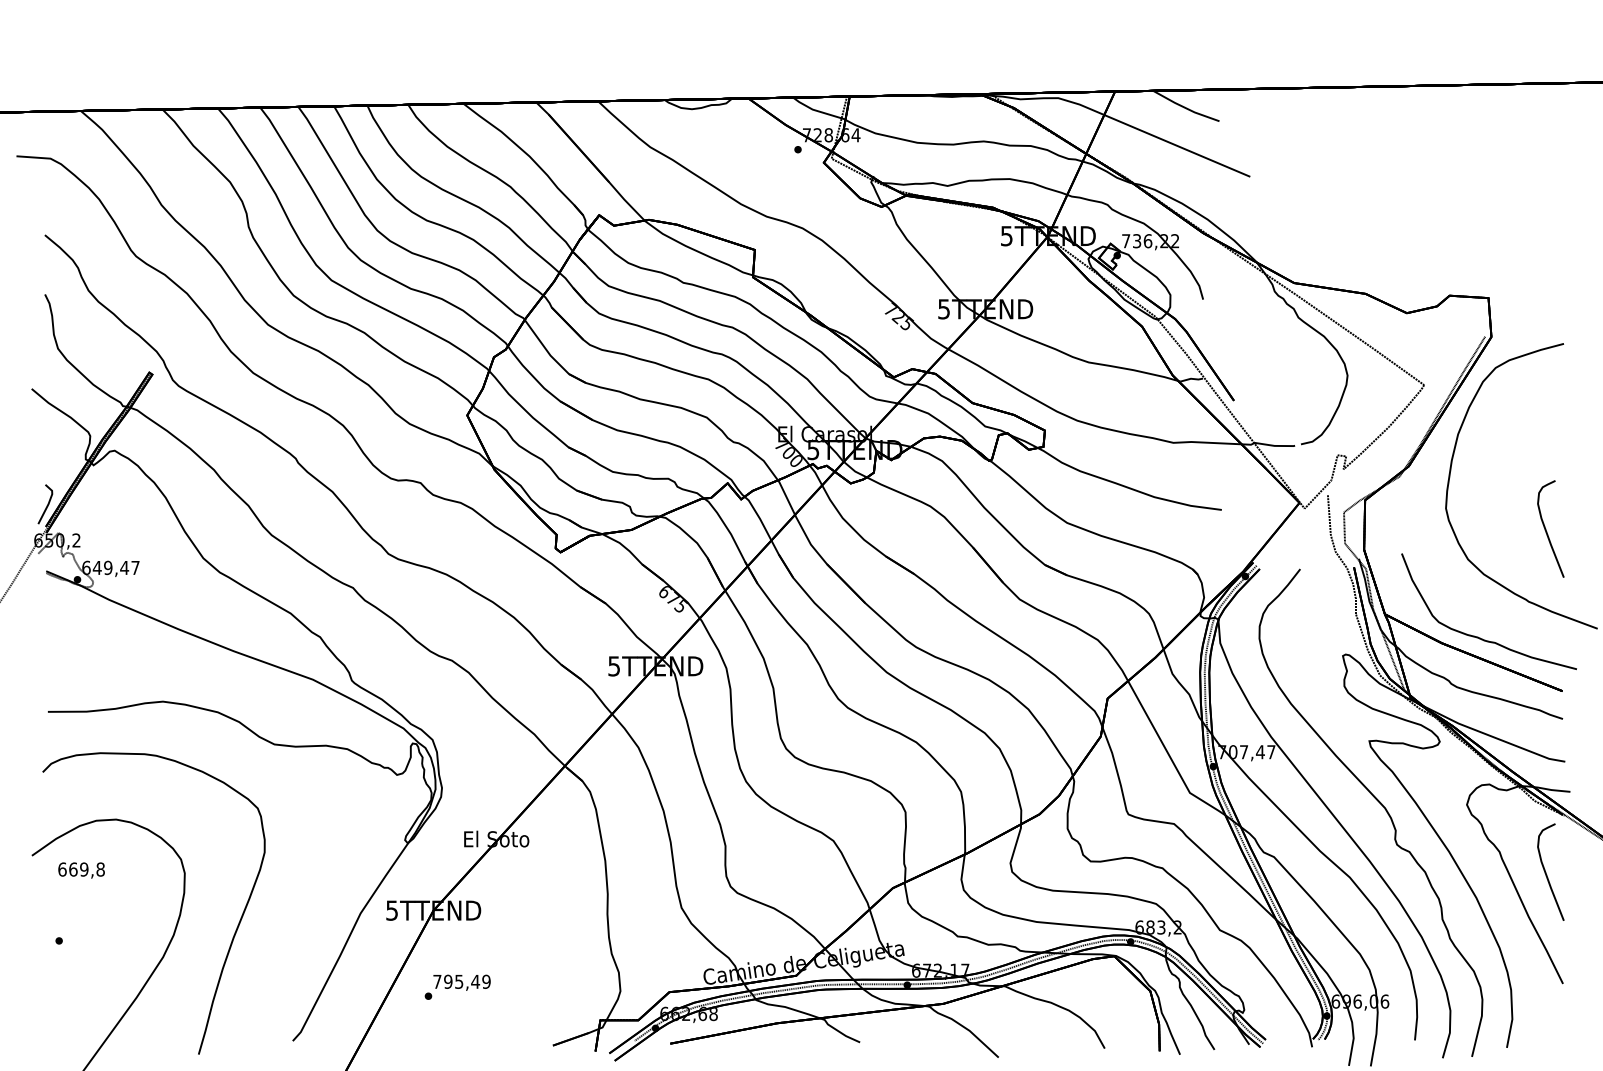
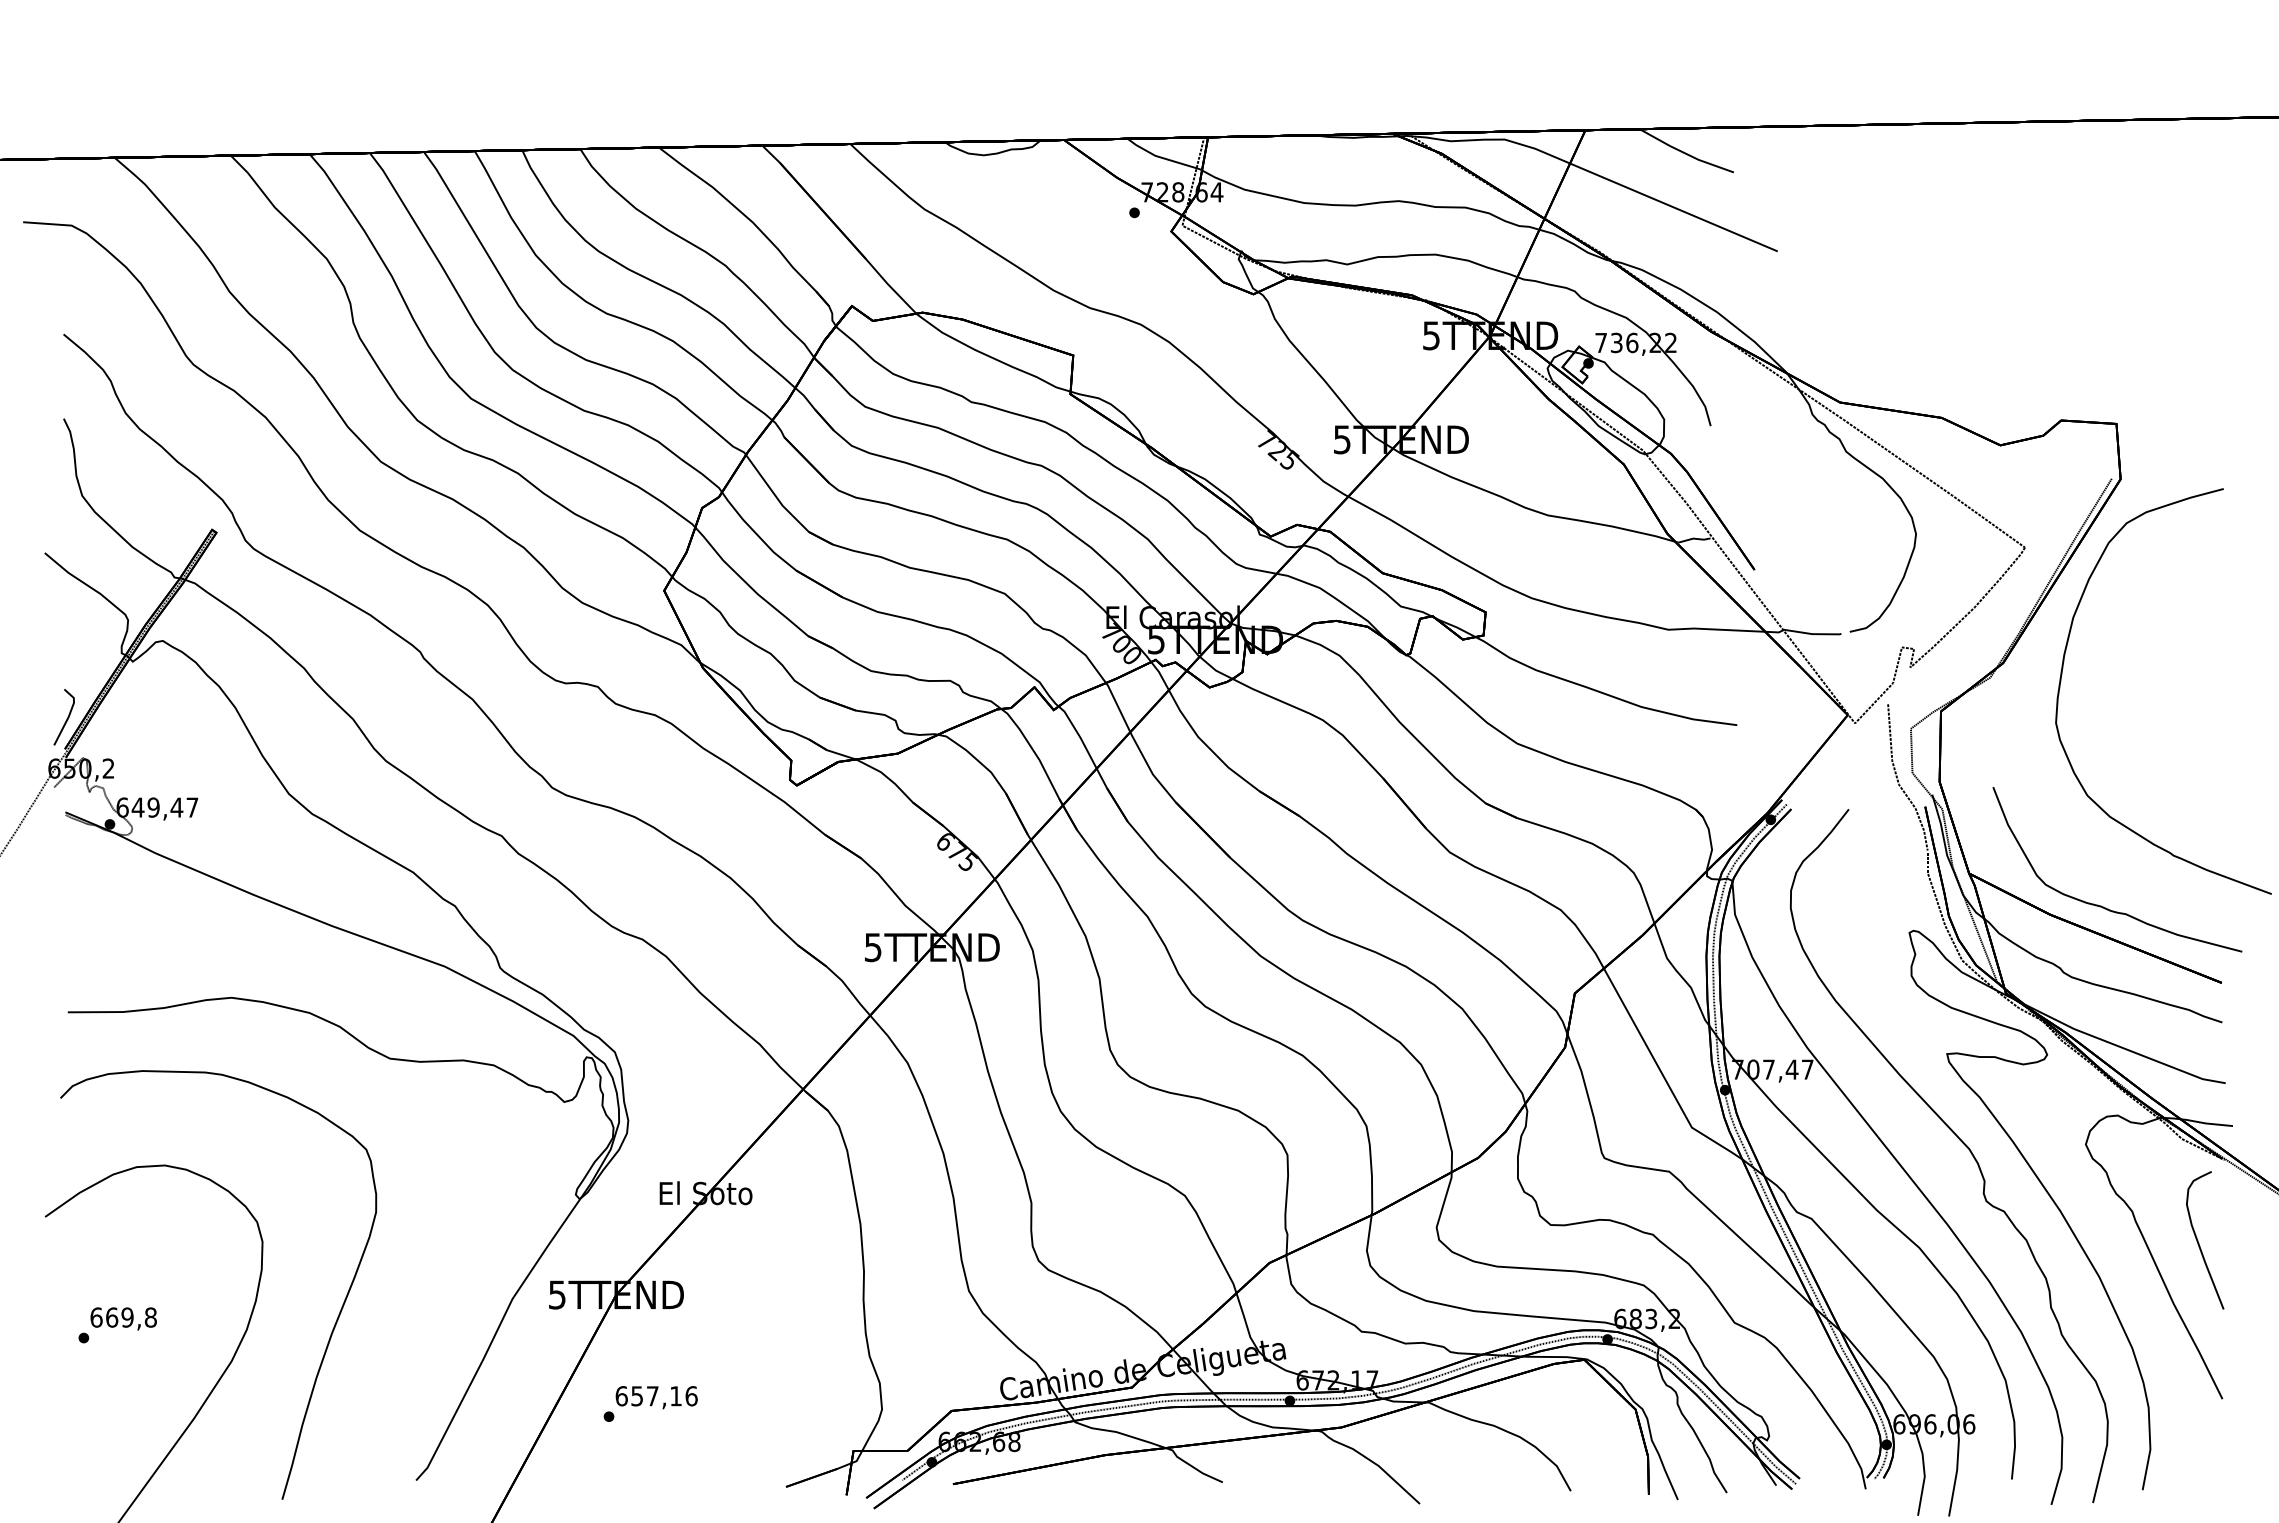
curve: (1546, 531) -> (2199, 755), removed
text: (81, 870) -> (123, 1318), moved
text: (461, 982) -> (656, 1396), 795,49 -> 657,16

